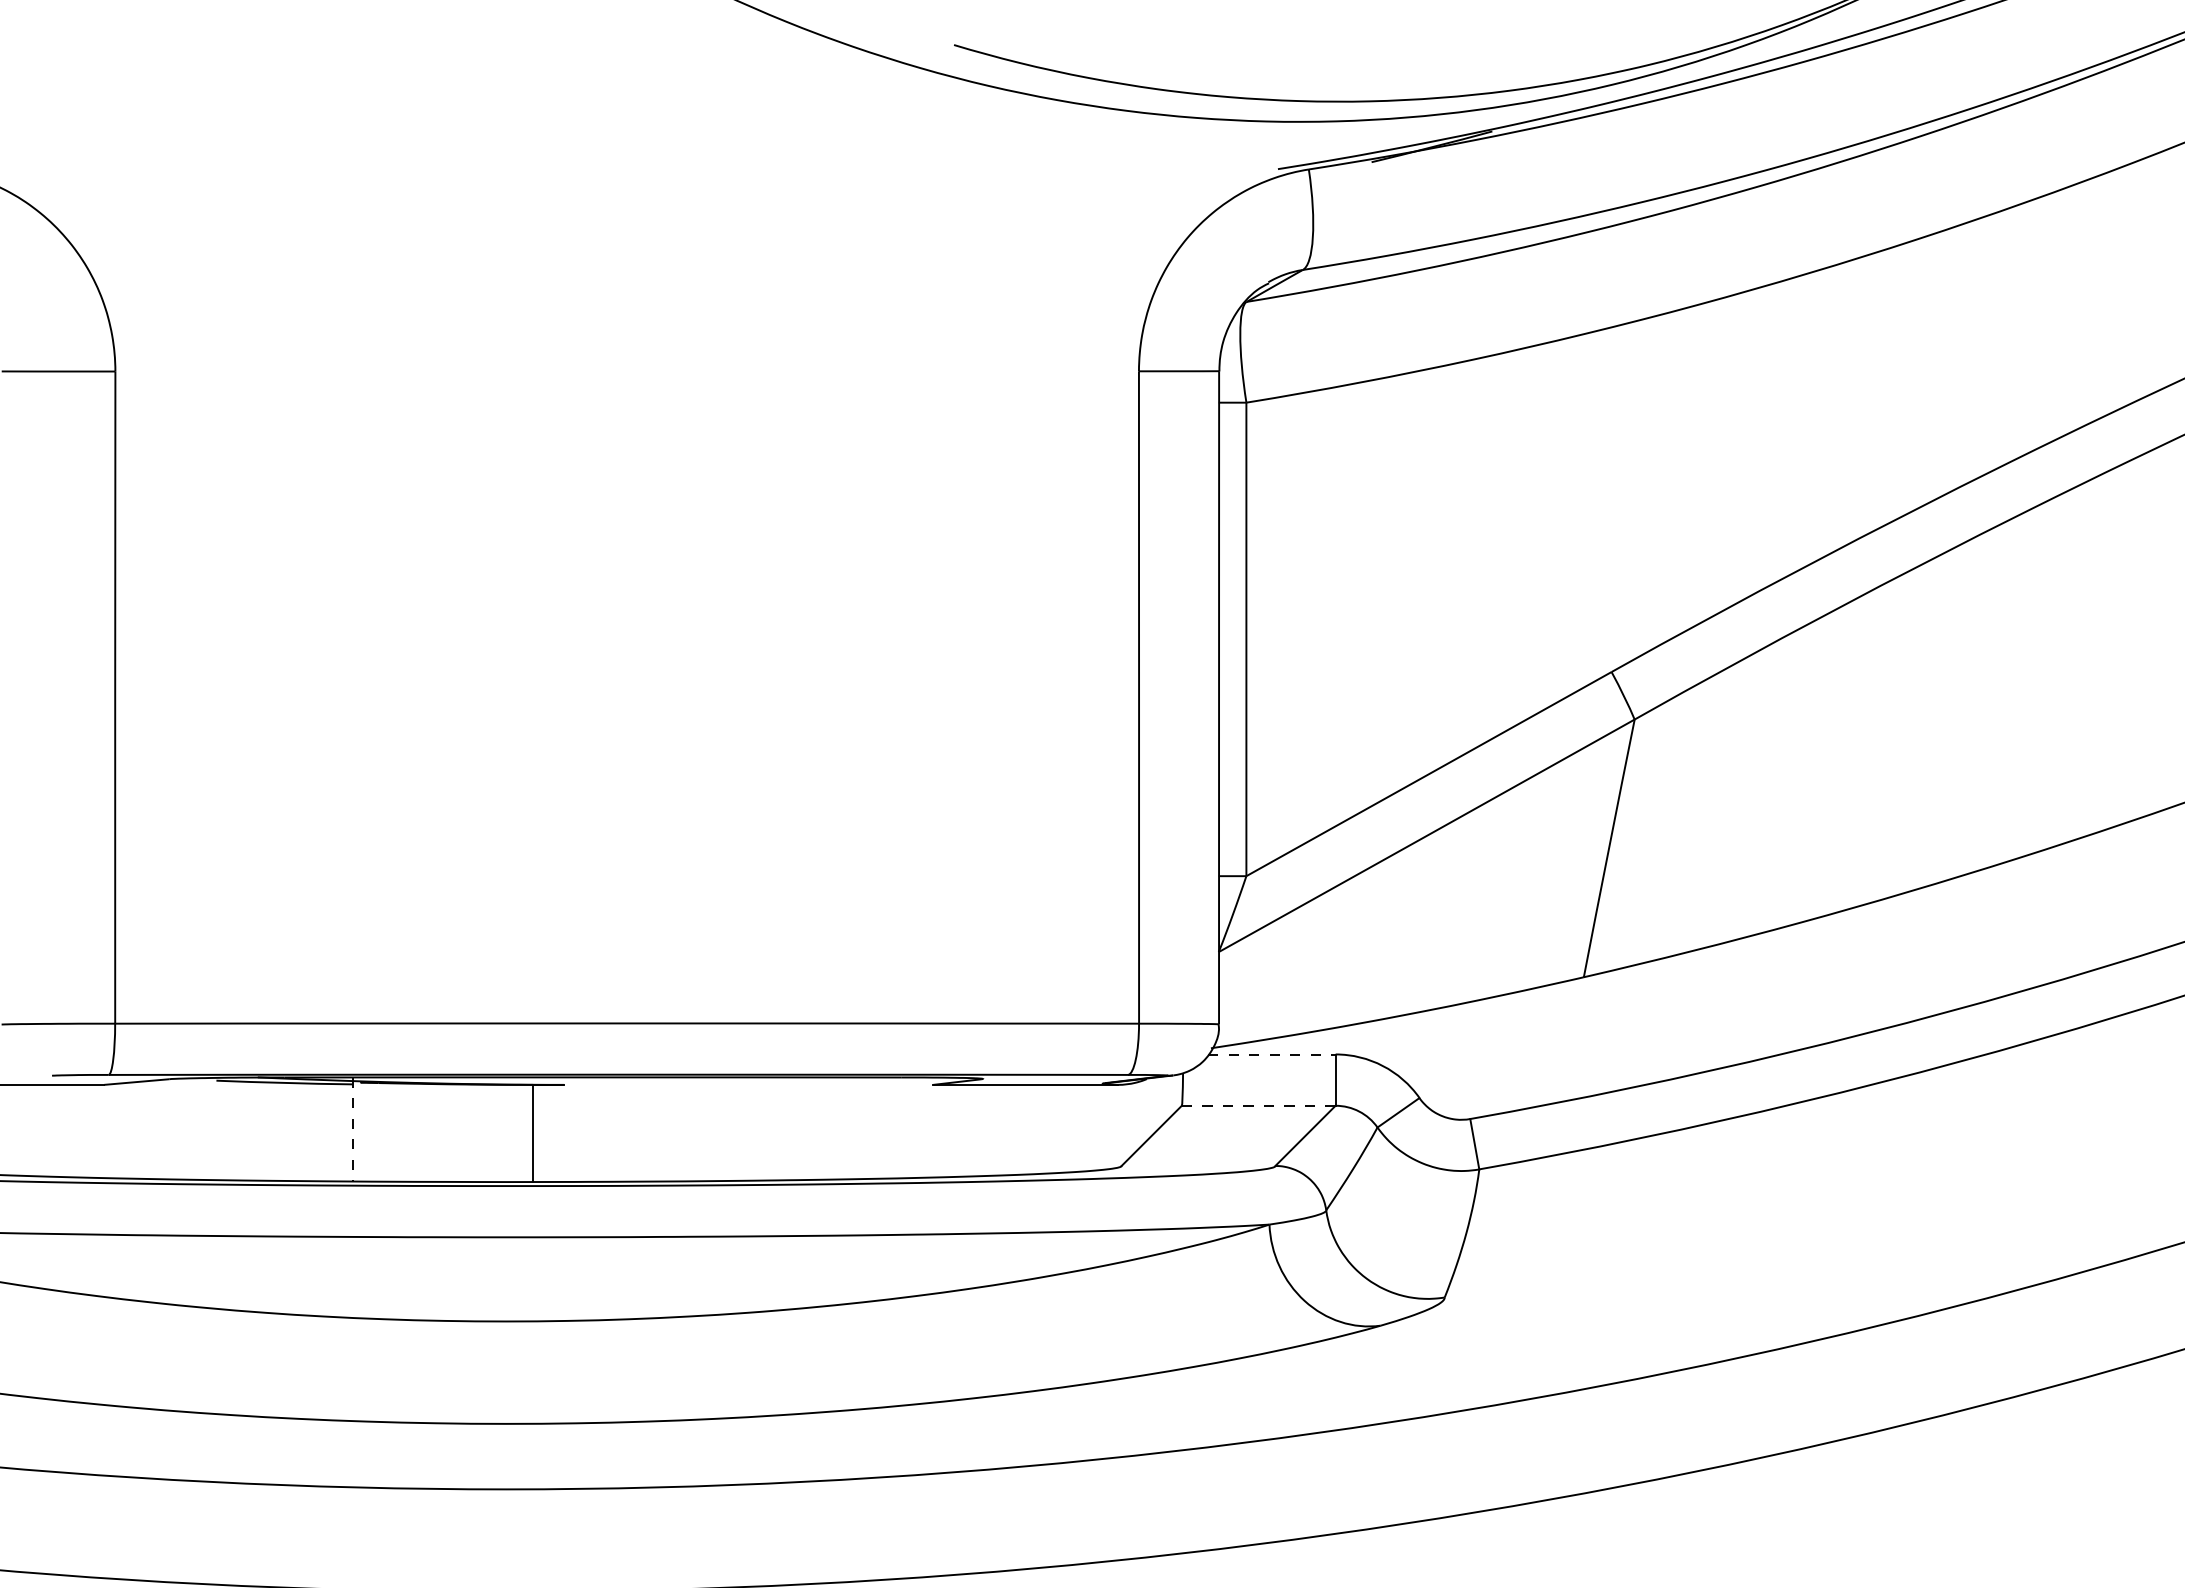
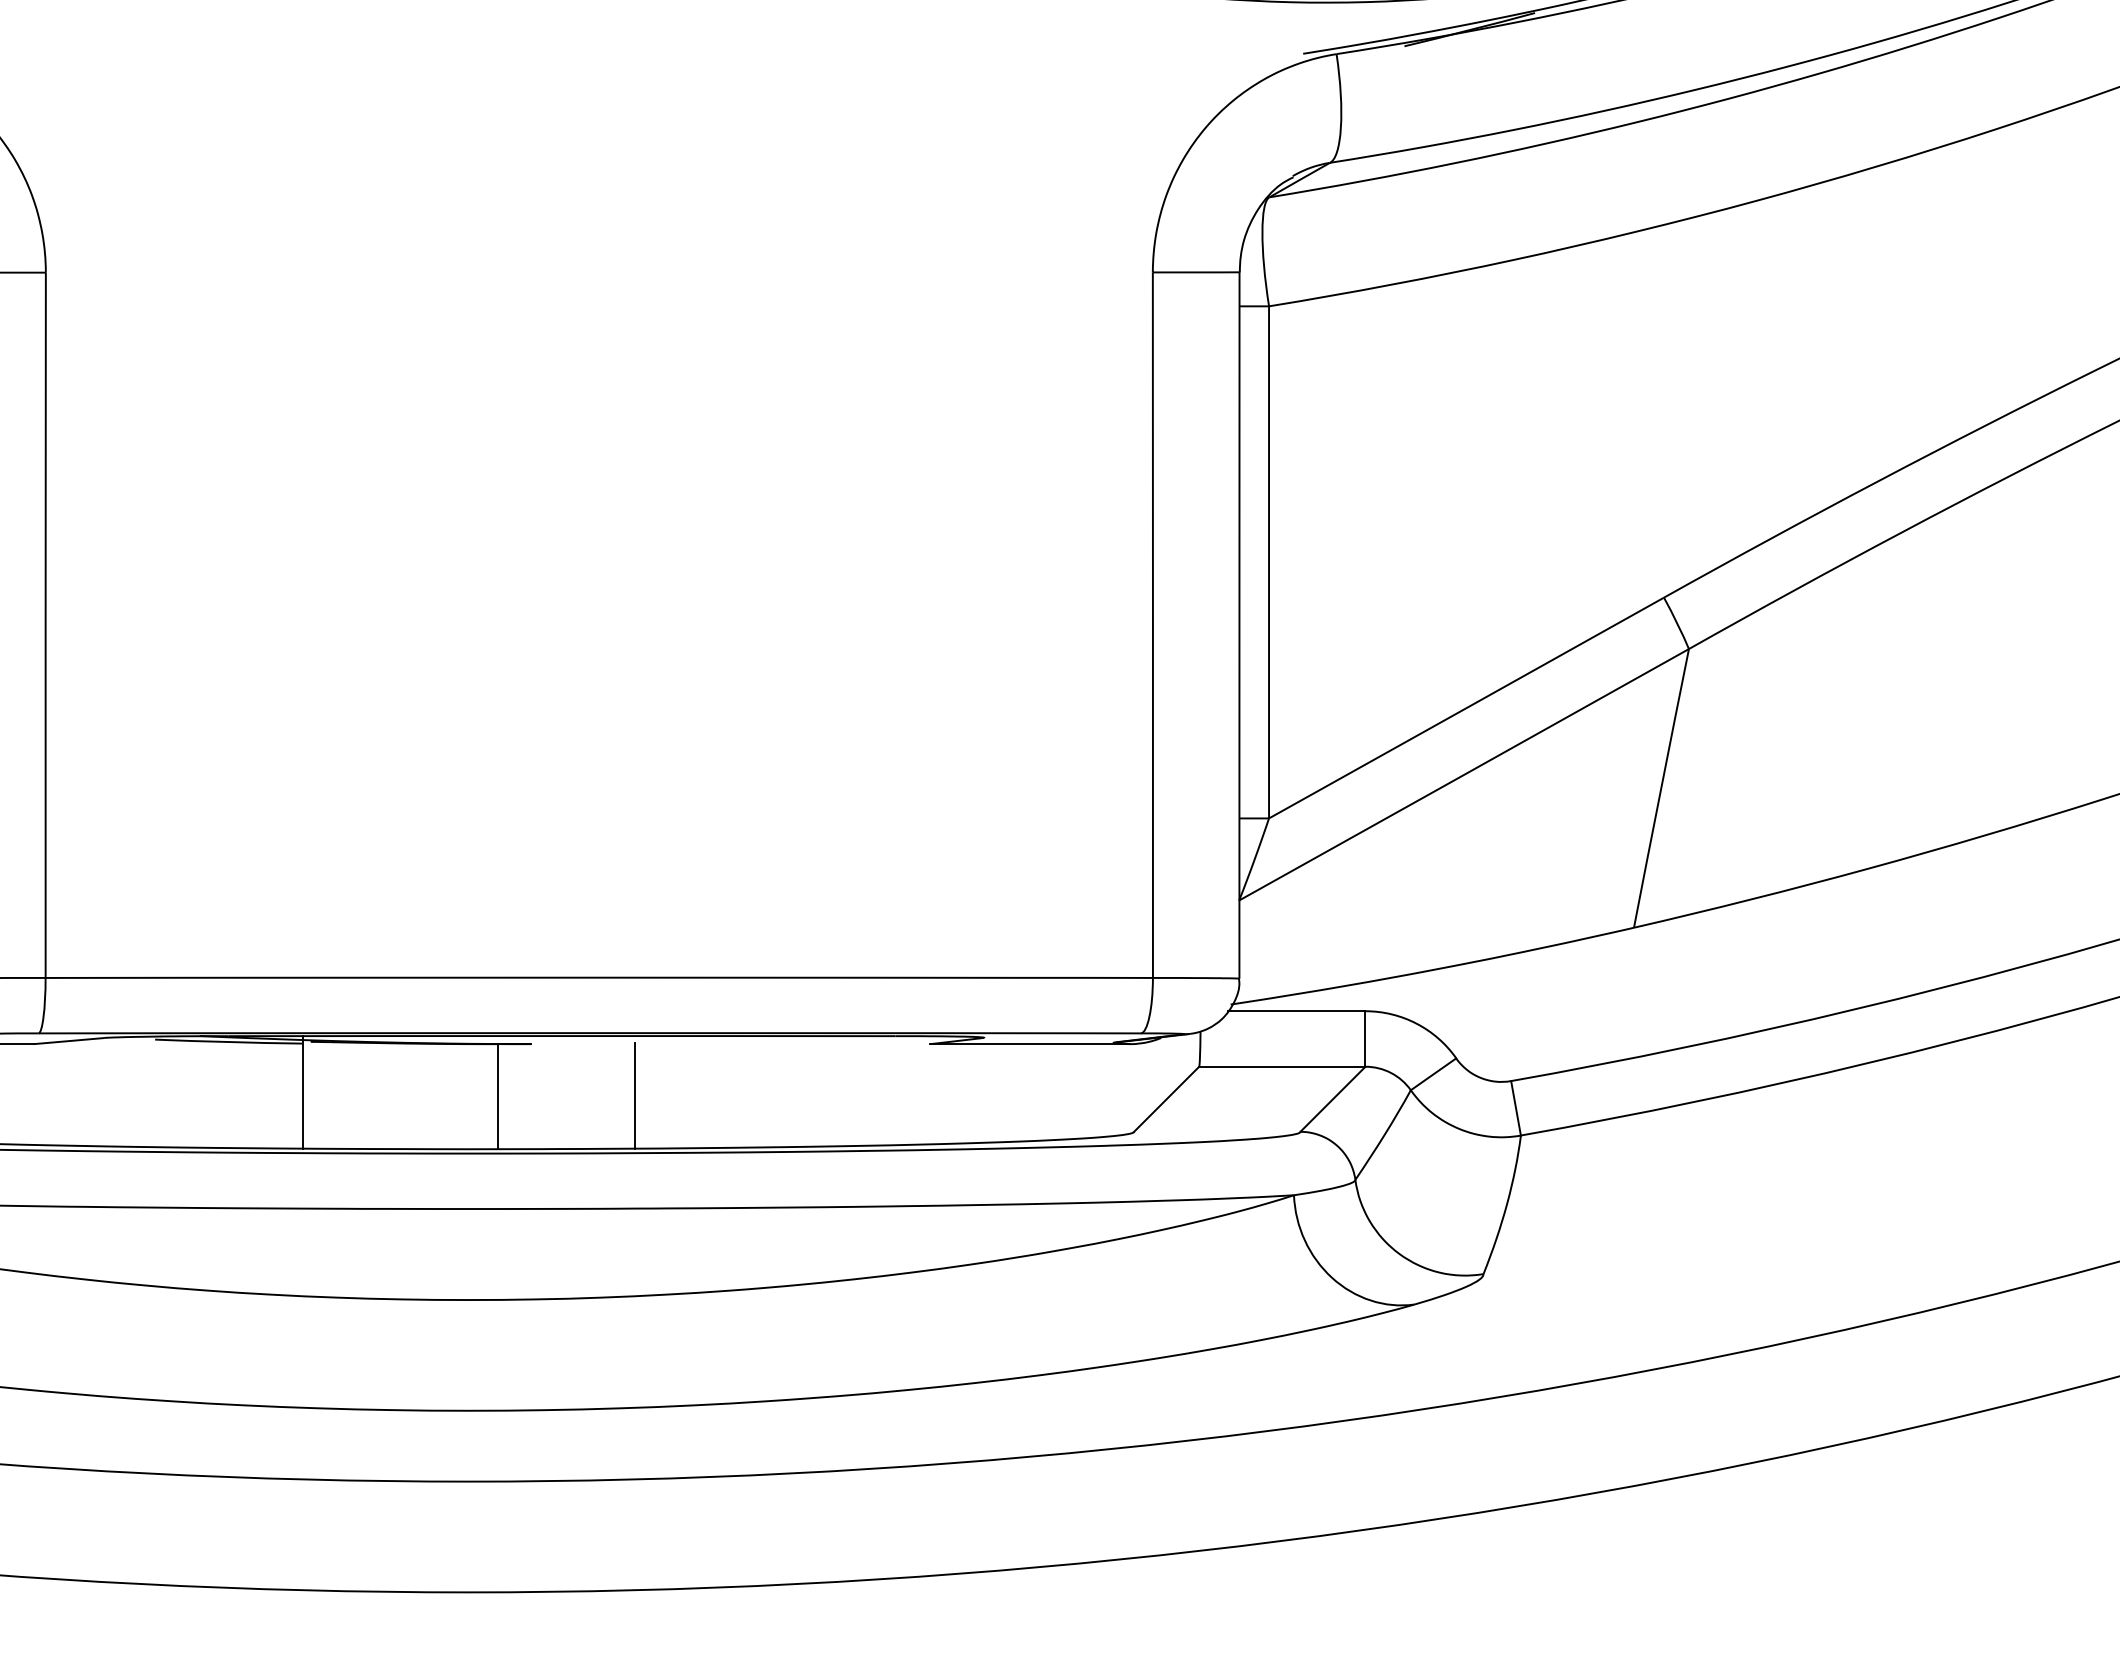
line: (1271, 1054) -> (1296, 1011), dashed -> solid
line: (1258, 1105) -> (1282, 1066), dashed -> solid
line: (352, 1130) -> (302, 1093), dashed -> solid
line: (660, 1132) -> (635, 1095), added

